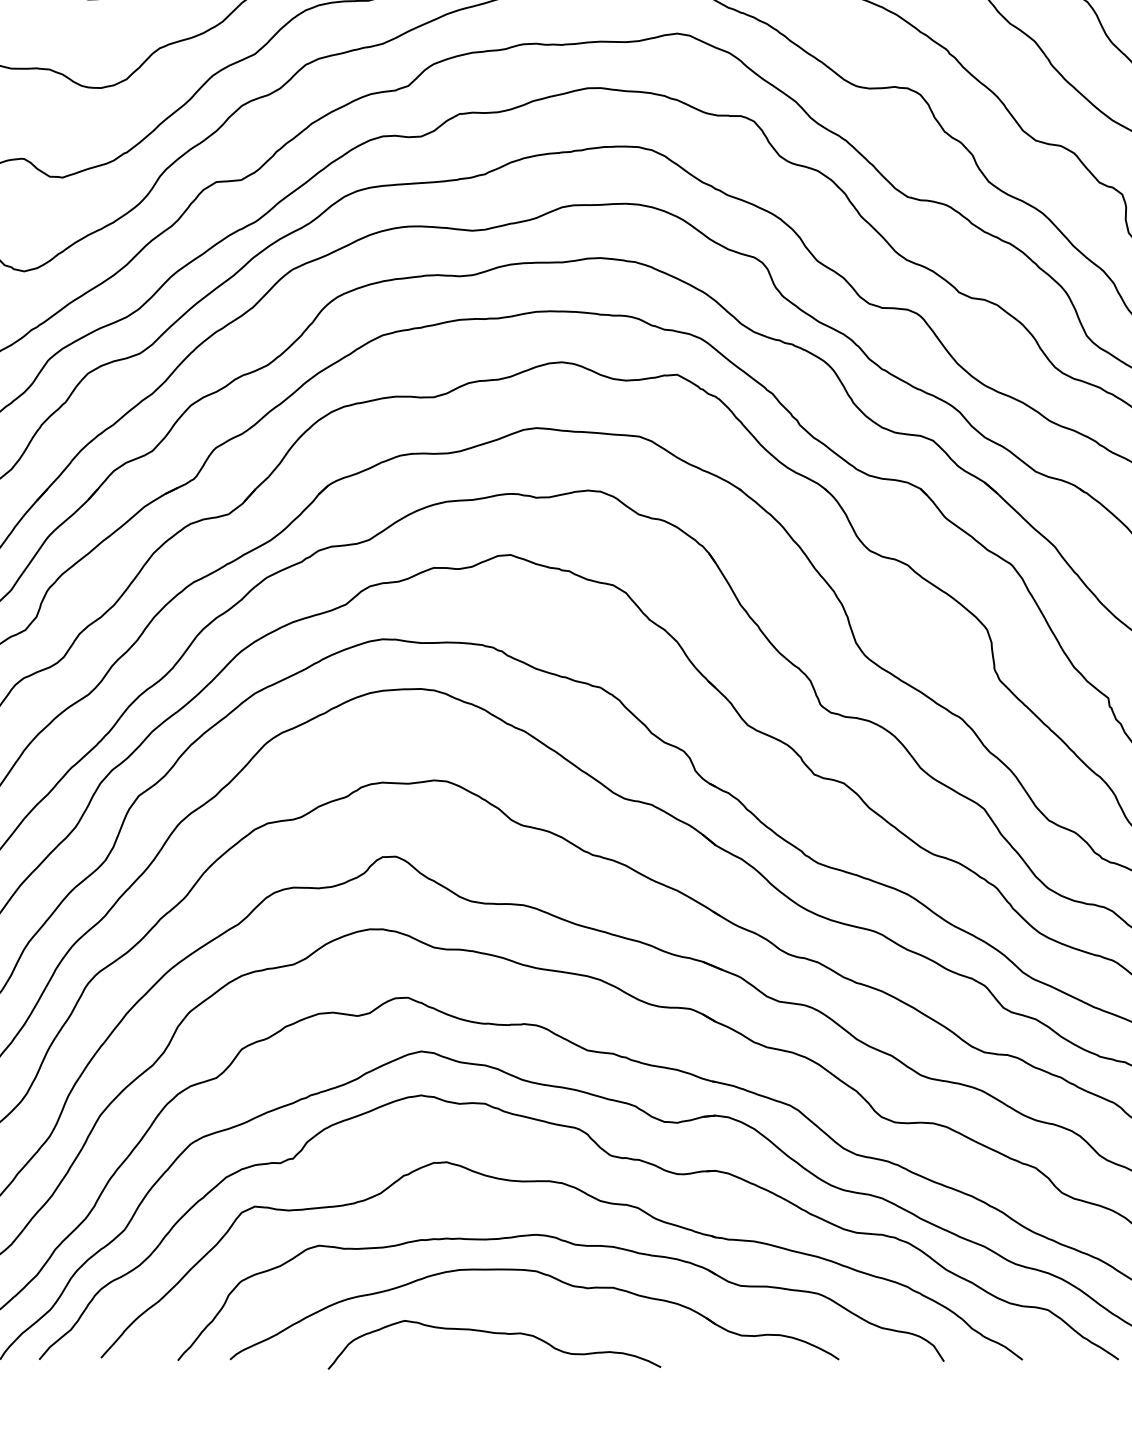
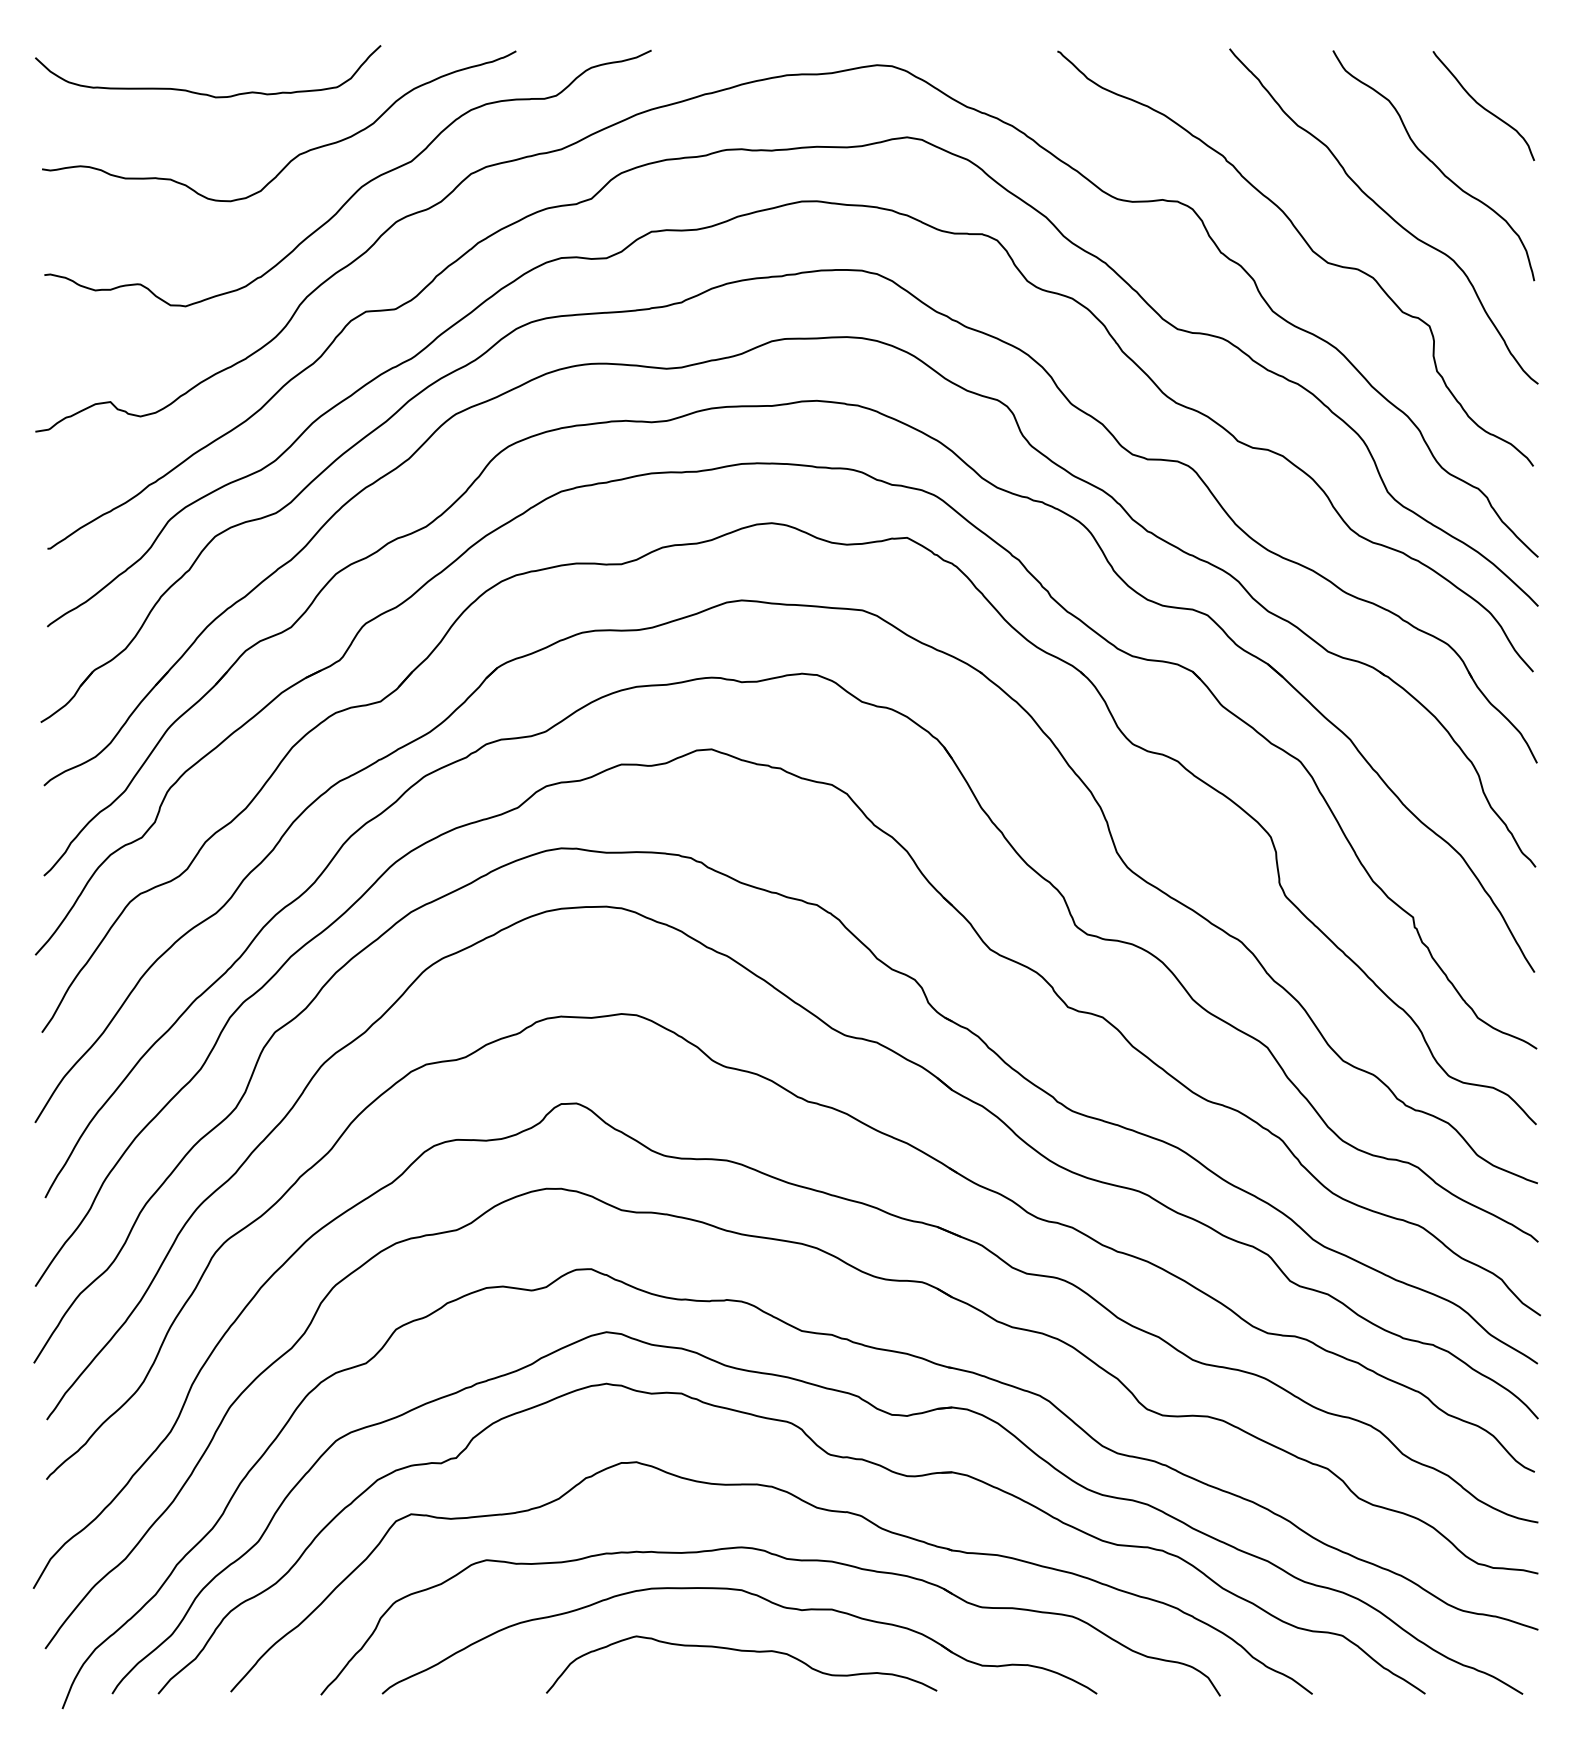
curve: (494, 1333) -> (741, 1651), moved

